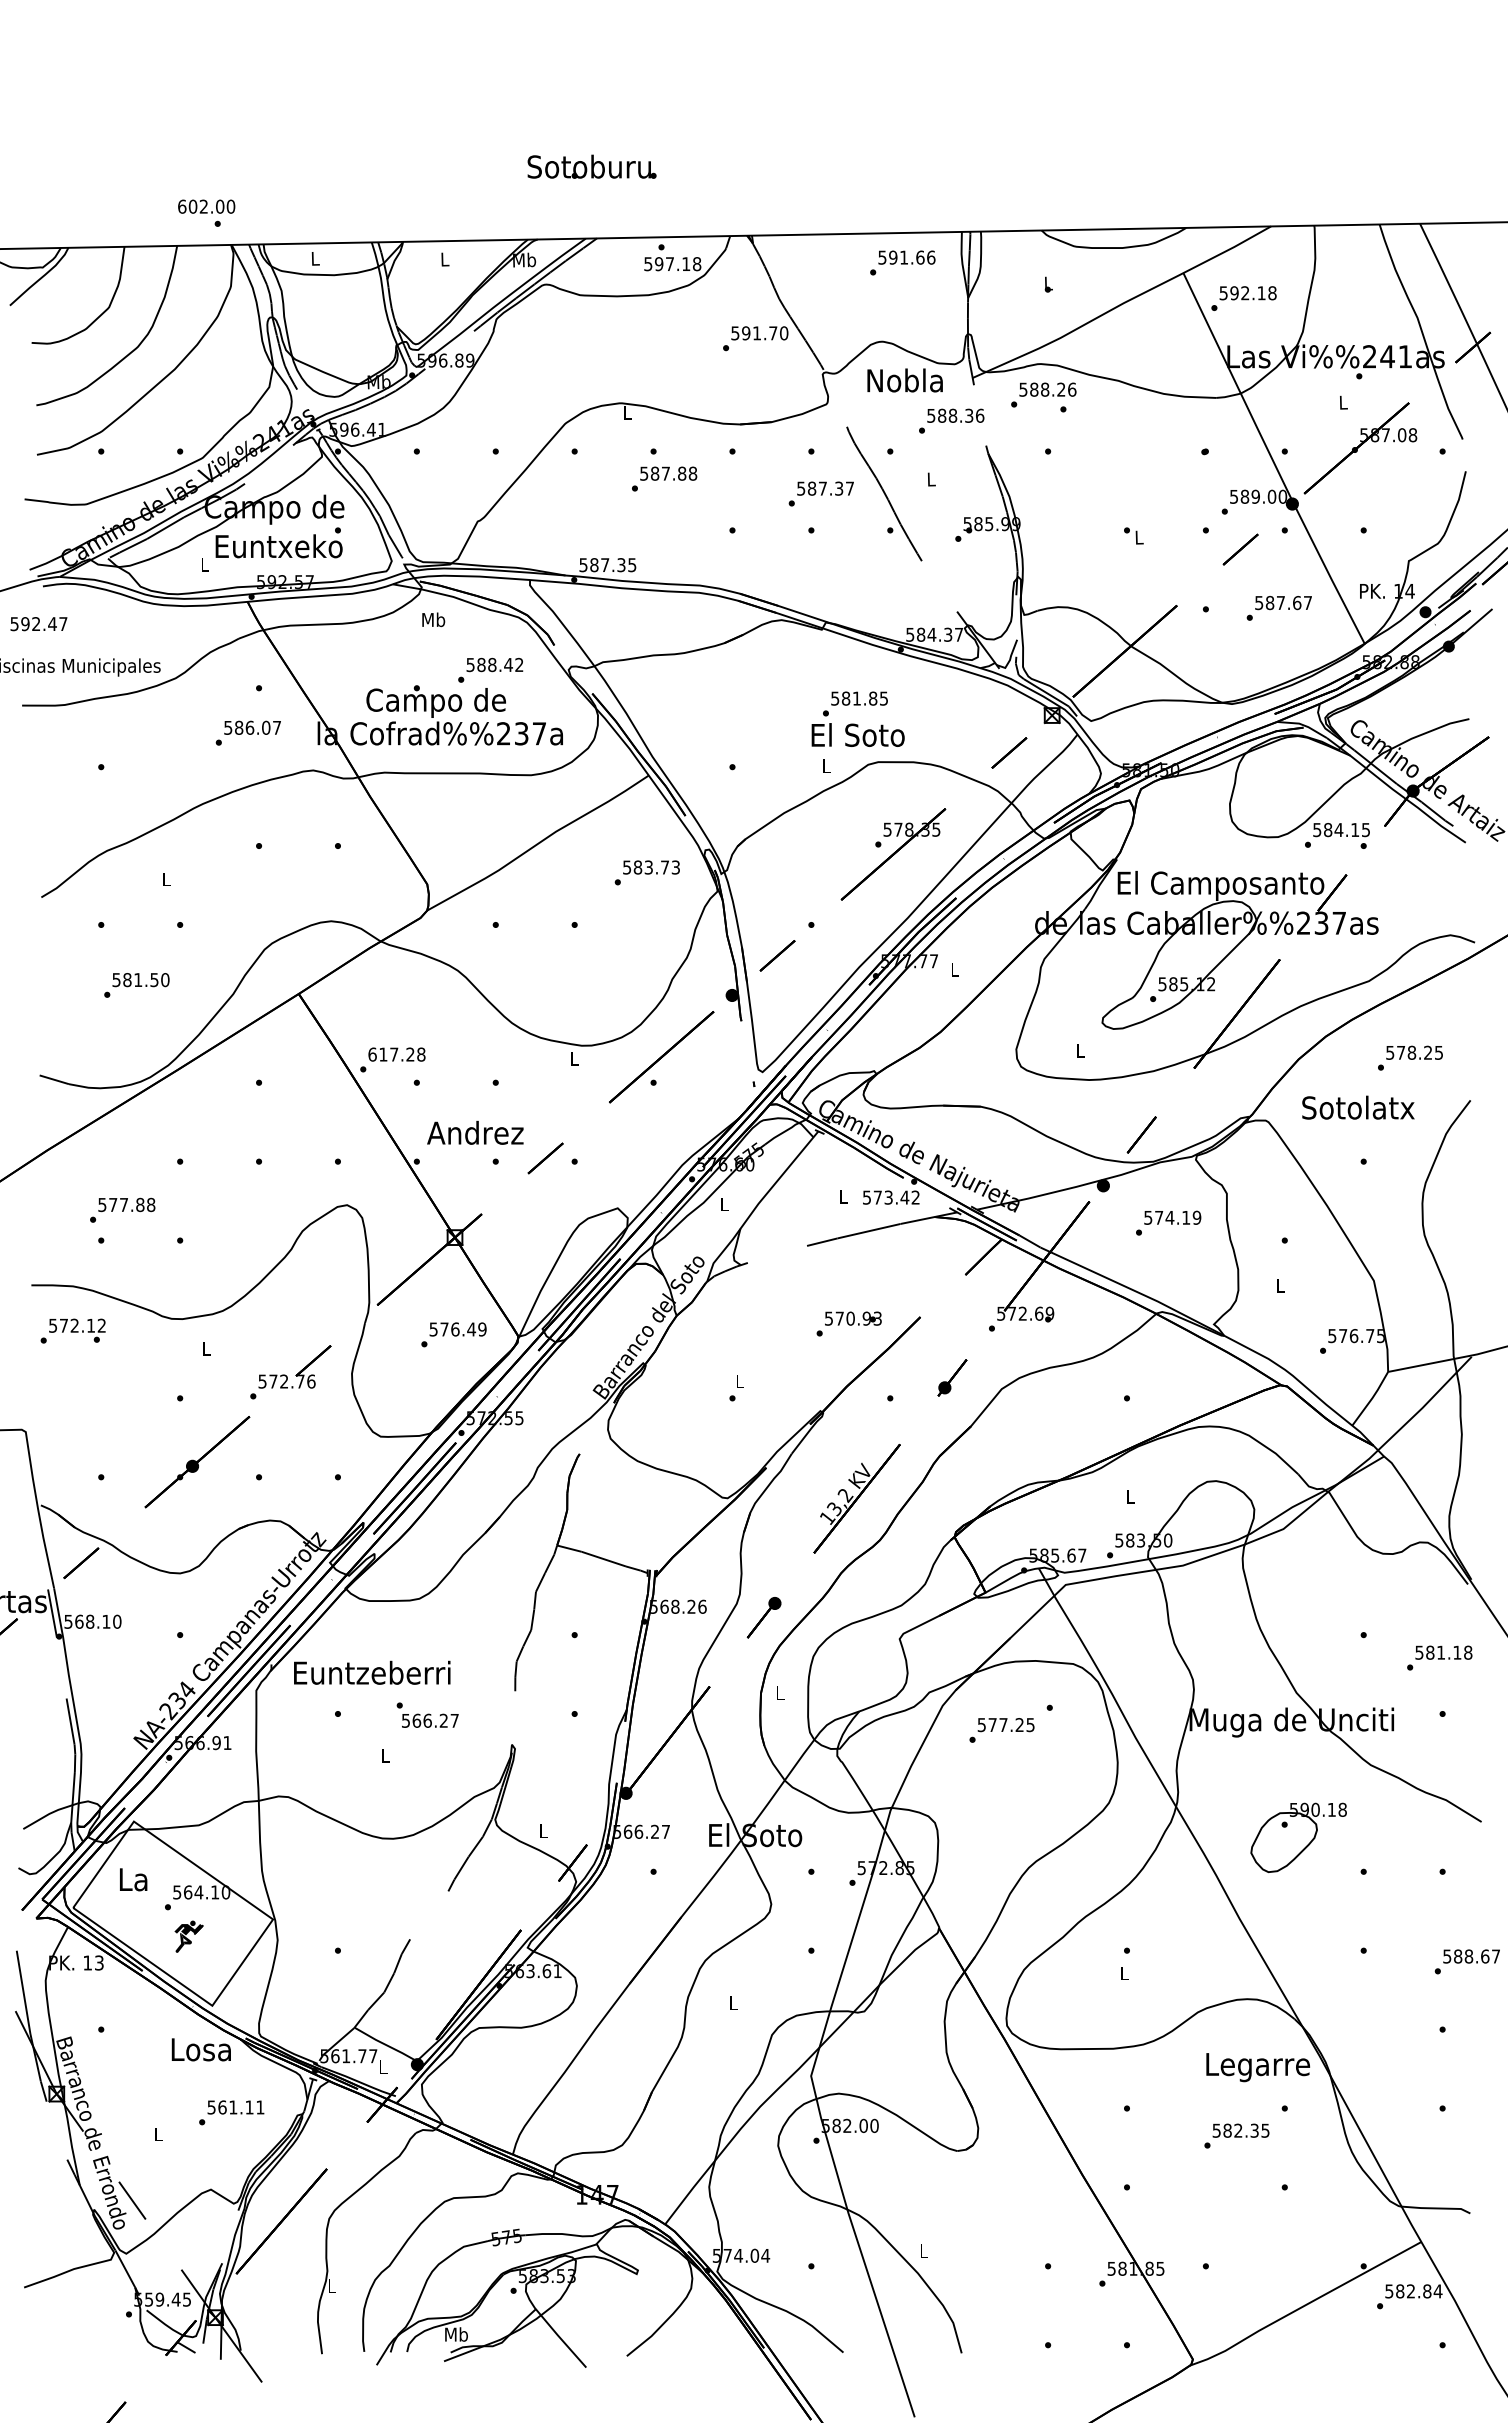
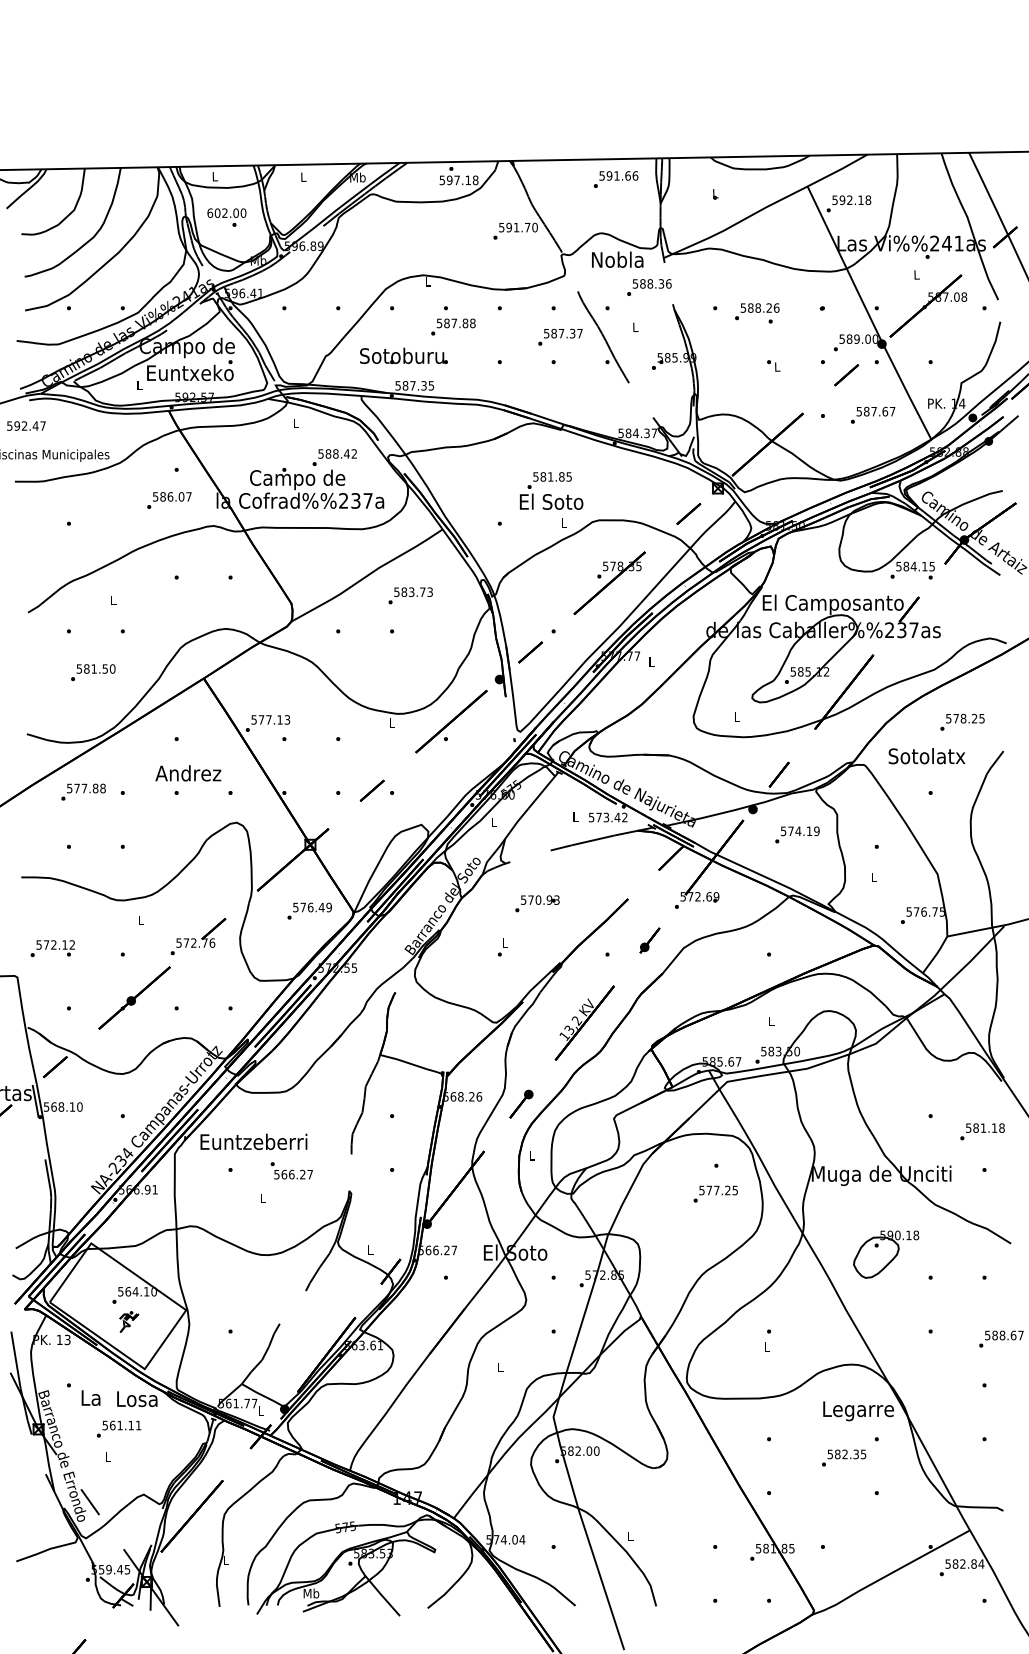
text: (591, 166) -> (403, 355), moved
text: (206, 213) -> (226, 217), moved
text: (1044, 397) -> (757, 313), moved
text: (433, 620) -> (295, 423), Mb -> L
text: (858, 718) -> (551, 490), moved
text: (647, 872) -> (410, 595), moved
text: (396, 1054) -> (270, 719), 617.28 -> 577.13
text: (475, 1133) -> (188, 773), moved
text: (122, 1209) -> (83, 791), moved
text: (849, 1323) -> (537, 903), moved
text: (72, 1330) -> (52, 948), moved
text: (1001, 1729) -> (715, 1193), moved
text: (132, 1878) -> (90, 1397), moved
text: (230, 2111) -> (118, 1428), moved

